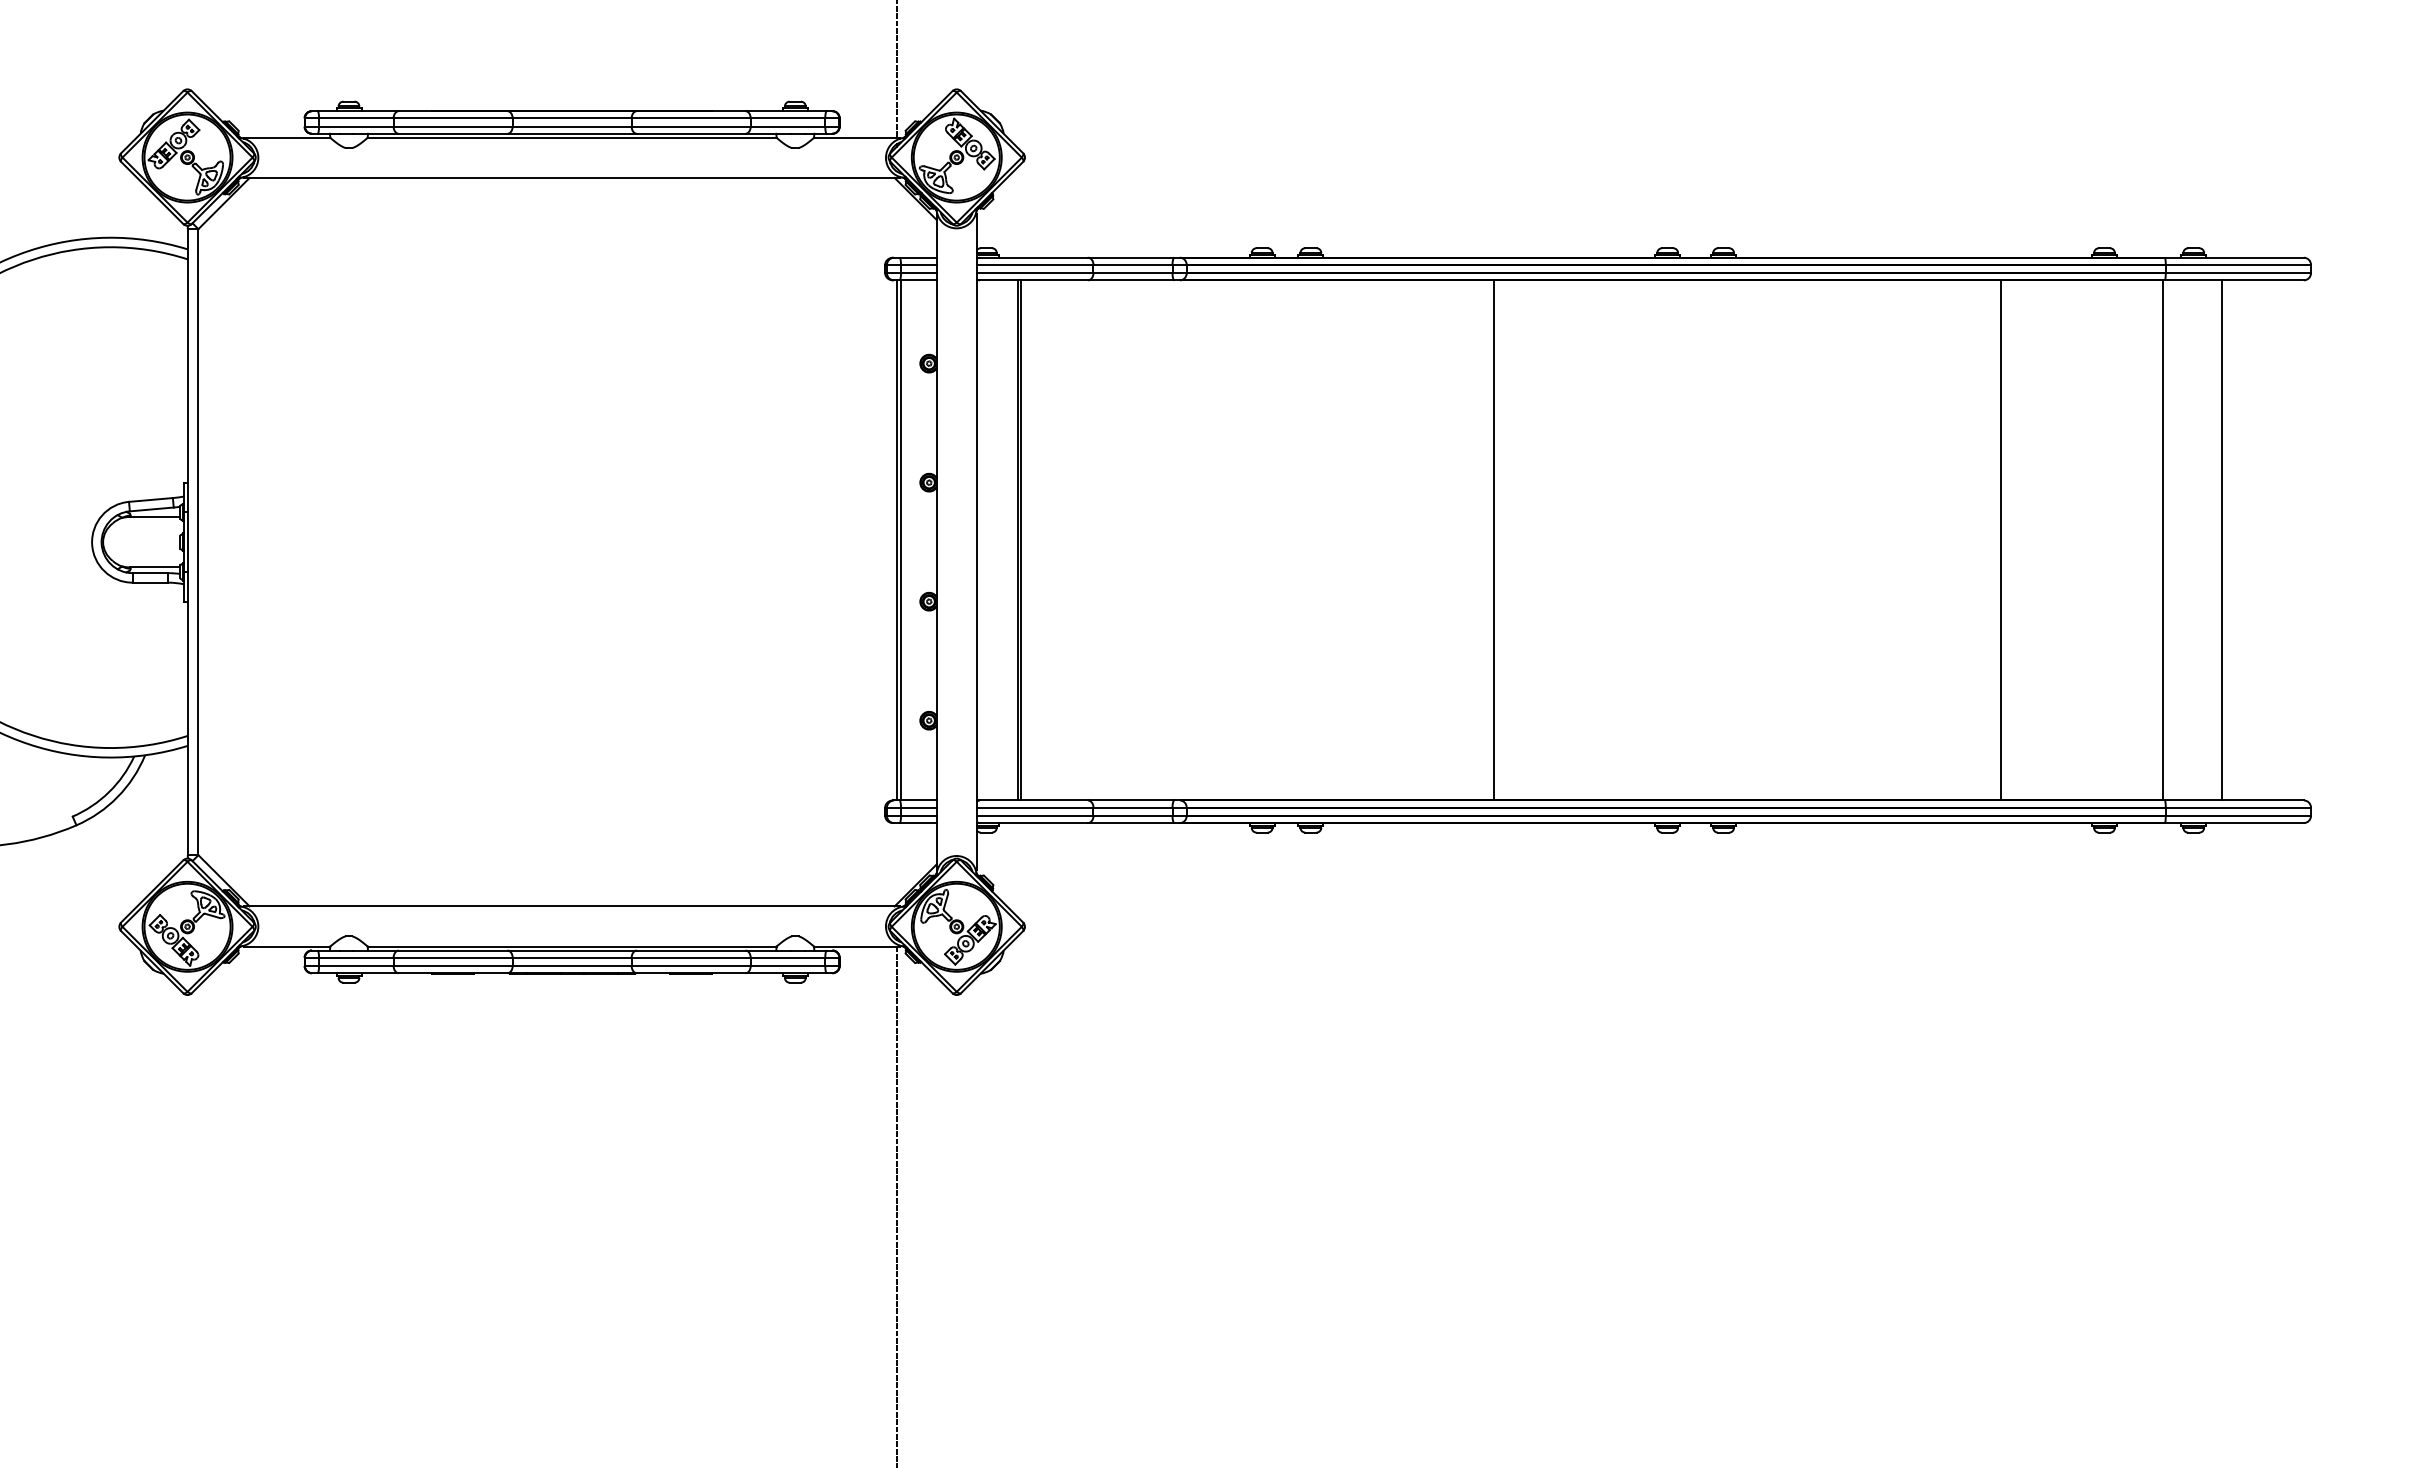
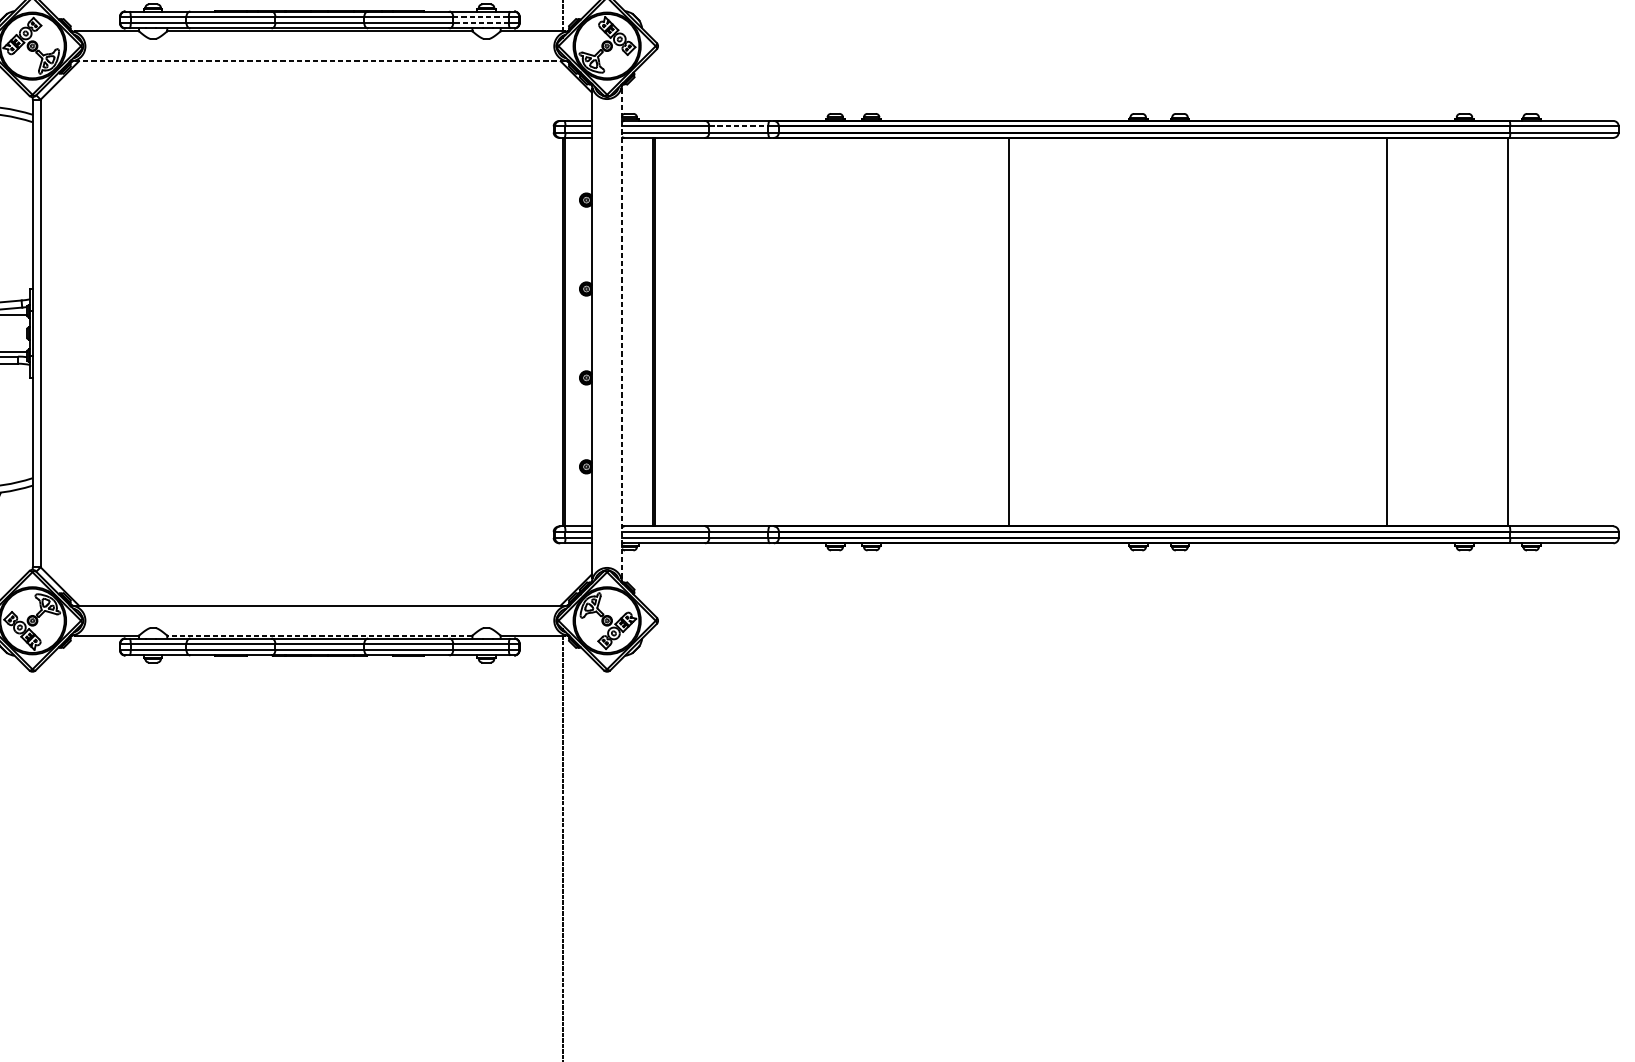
line: (788, 118) -> (481, 16), solid -> dashed
line: (787, 126) -> (480, 22), solid -> dashed
line: (572, 177) -> (320, 61), solid -> dashed
line: (1133, 264) -> (739, 126), solid -> dashed
line: (2221, 540) -> (1551, 332), removed
line: (976, 542) -> (621, 333), solid -> dashed
line: (571, 946) -> (319, 635), solid -> dashed

